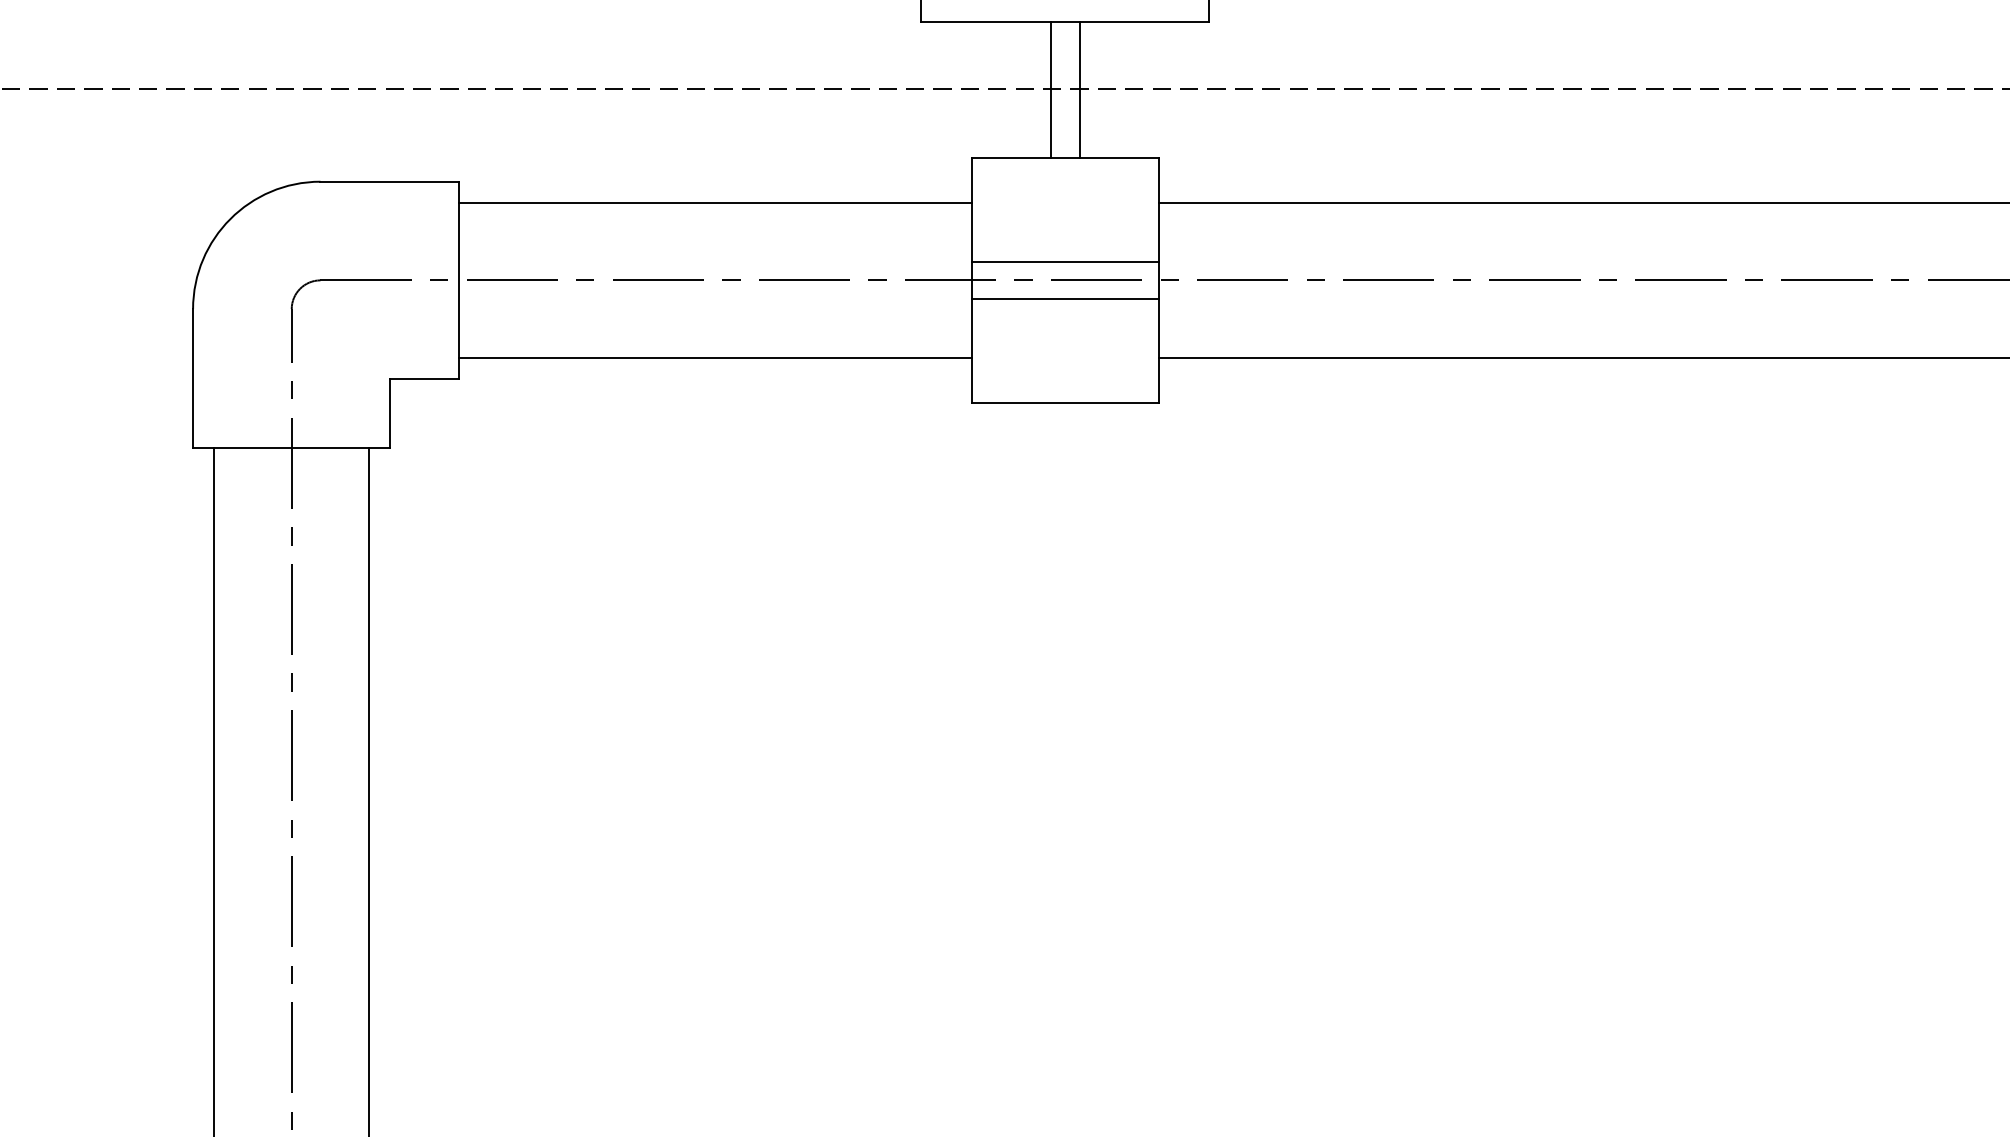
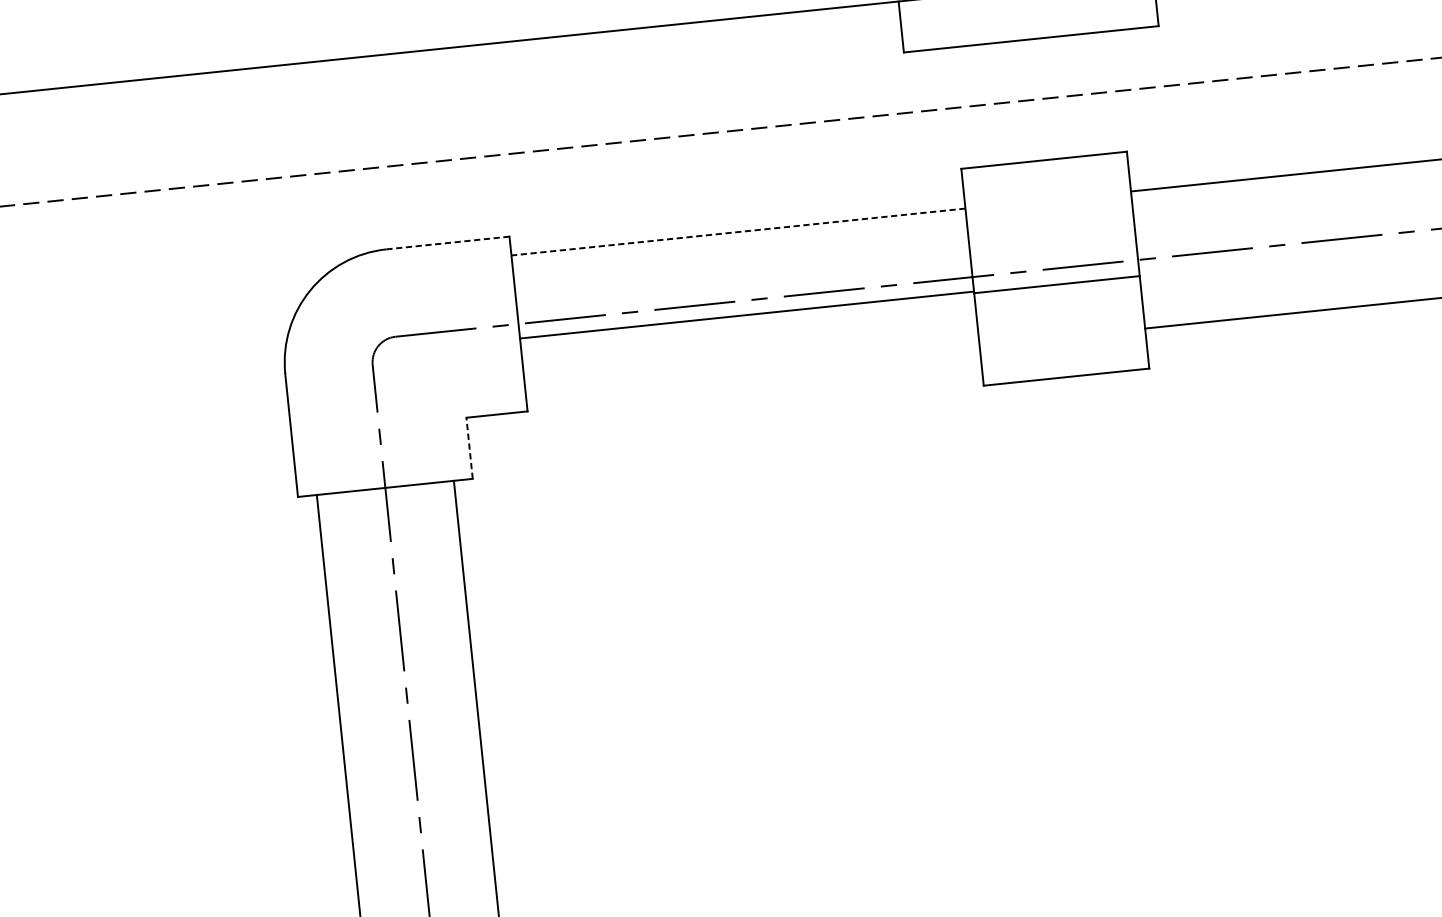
line: (1050, 89) -> (1024, 100), removed
line: (1079, 89) -> (1050, 98), removed
line: (389, 181) -> (447, 242), solid -> dashed
line: (715, 203) -> (738, 232), solid -> dashed
line: (1064, 262) -> (1053, 252), removed
line: (715, 357) -> (746, 314), moved
line: (390, 413) -> (469, 448), solid -> dashed

